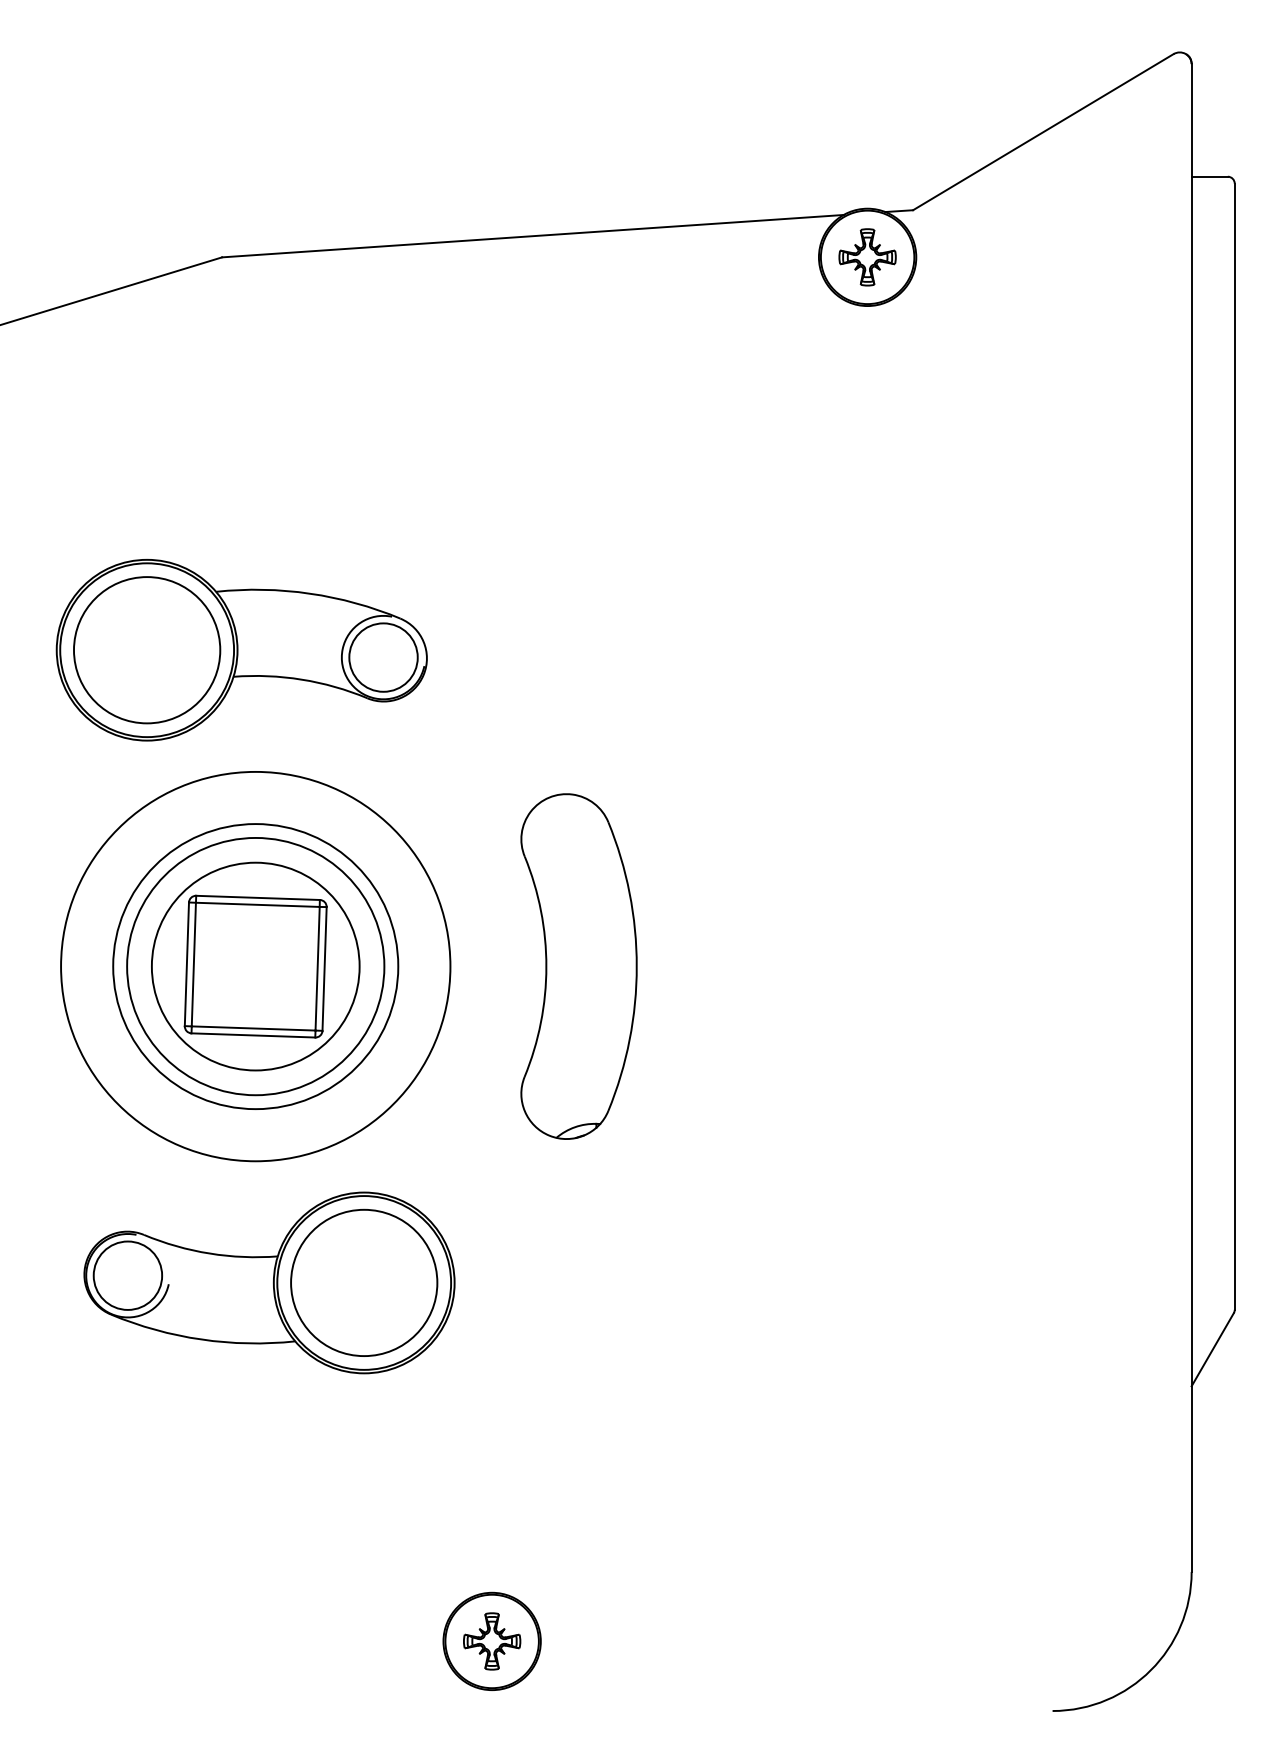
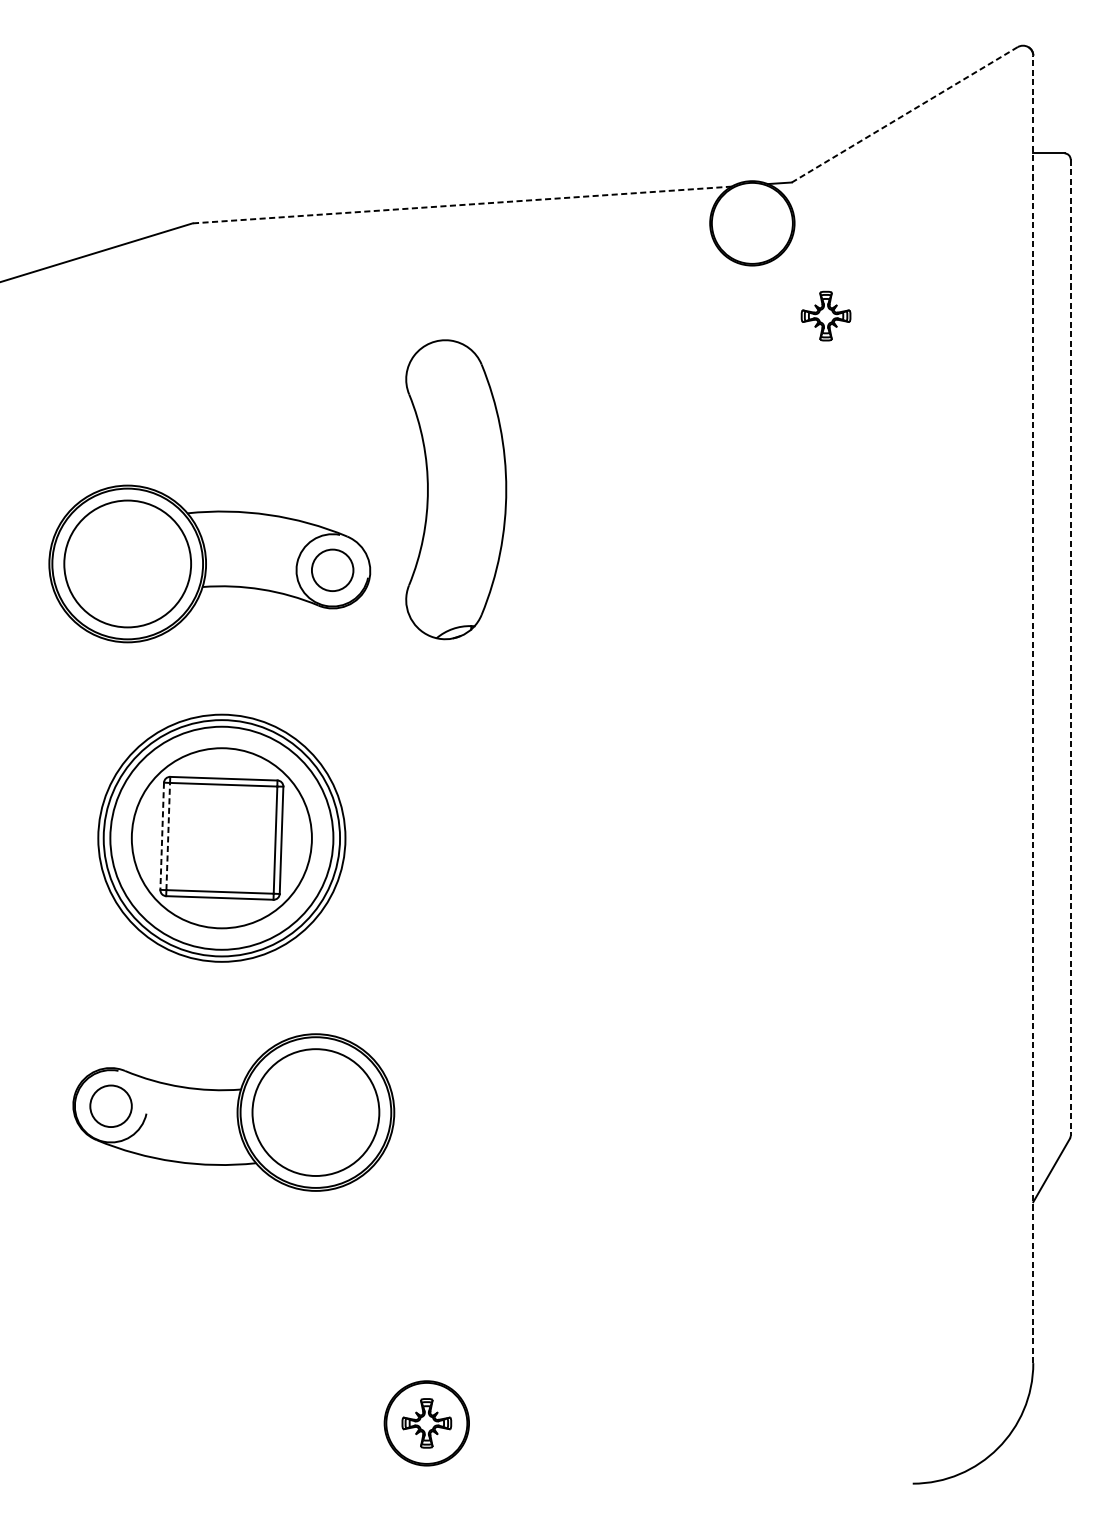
line: (1043, 132) -> (904, 115), solid -> dashed
line: (533, 236) -> (462, 205), solid -> dashed
part: (867, 257) -> (825, 316), moved
circle: (383, 657) -> (332, 570), size x0.7
line: (1234, 747) -> (1070, 648), solid -> dashed
line: (1191, 818) -> (1033, 709), solid -> dashed
line: (186, 964) -> (161, 836), solid -> dashed
line: (193, 964) -> (167, 836), solid -> dashed
circle: (255, 966) -> (221, 838), size x0.7
part: (578, 966) -> (455, 489), moved
circle: (127, 1275) -> (110, 1106), size x0.7

